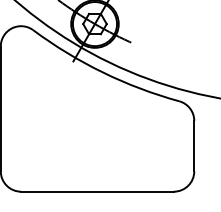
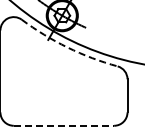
arc: (102, 72) -> (67, 47), solid -> dashed
line: (98, 191) -> (64, 125), solid -> dashed

